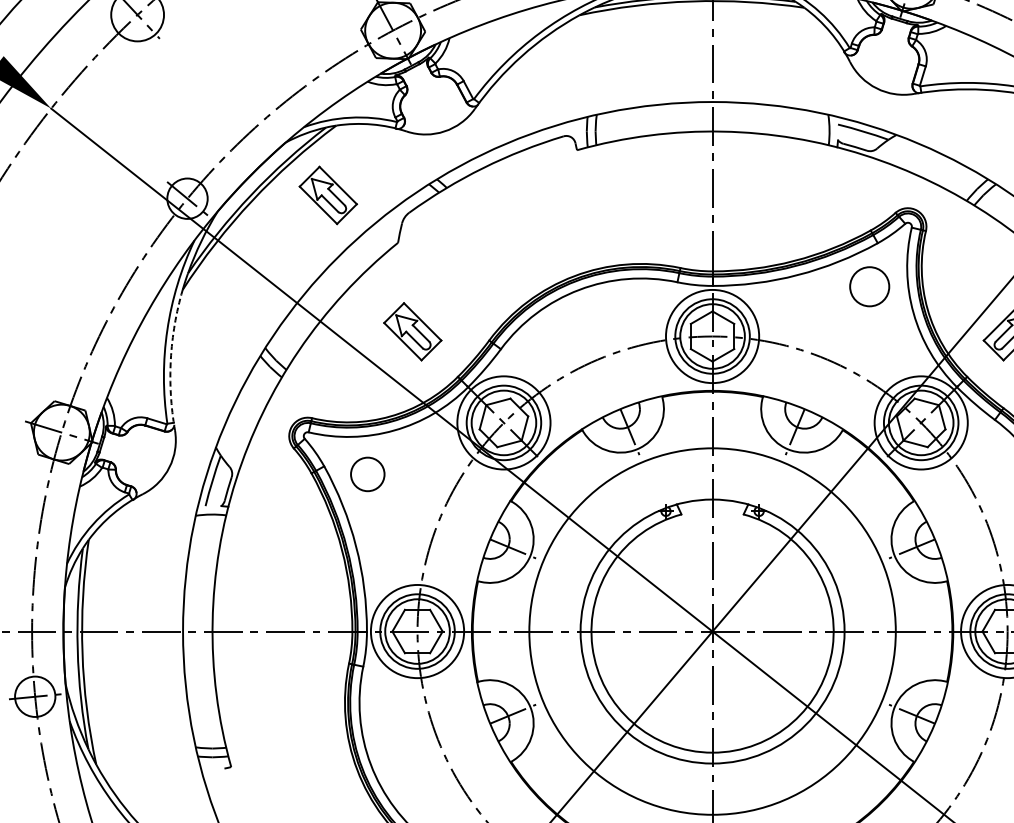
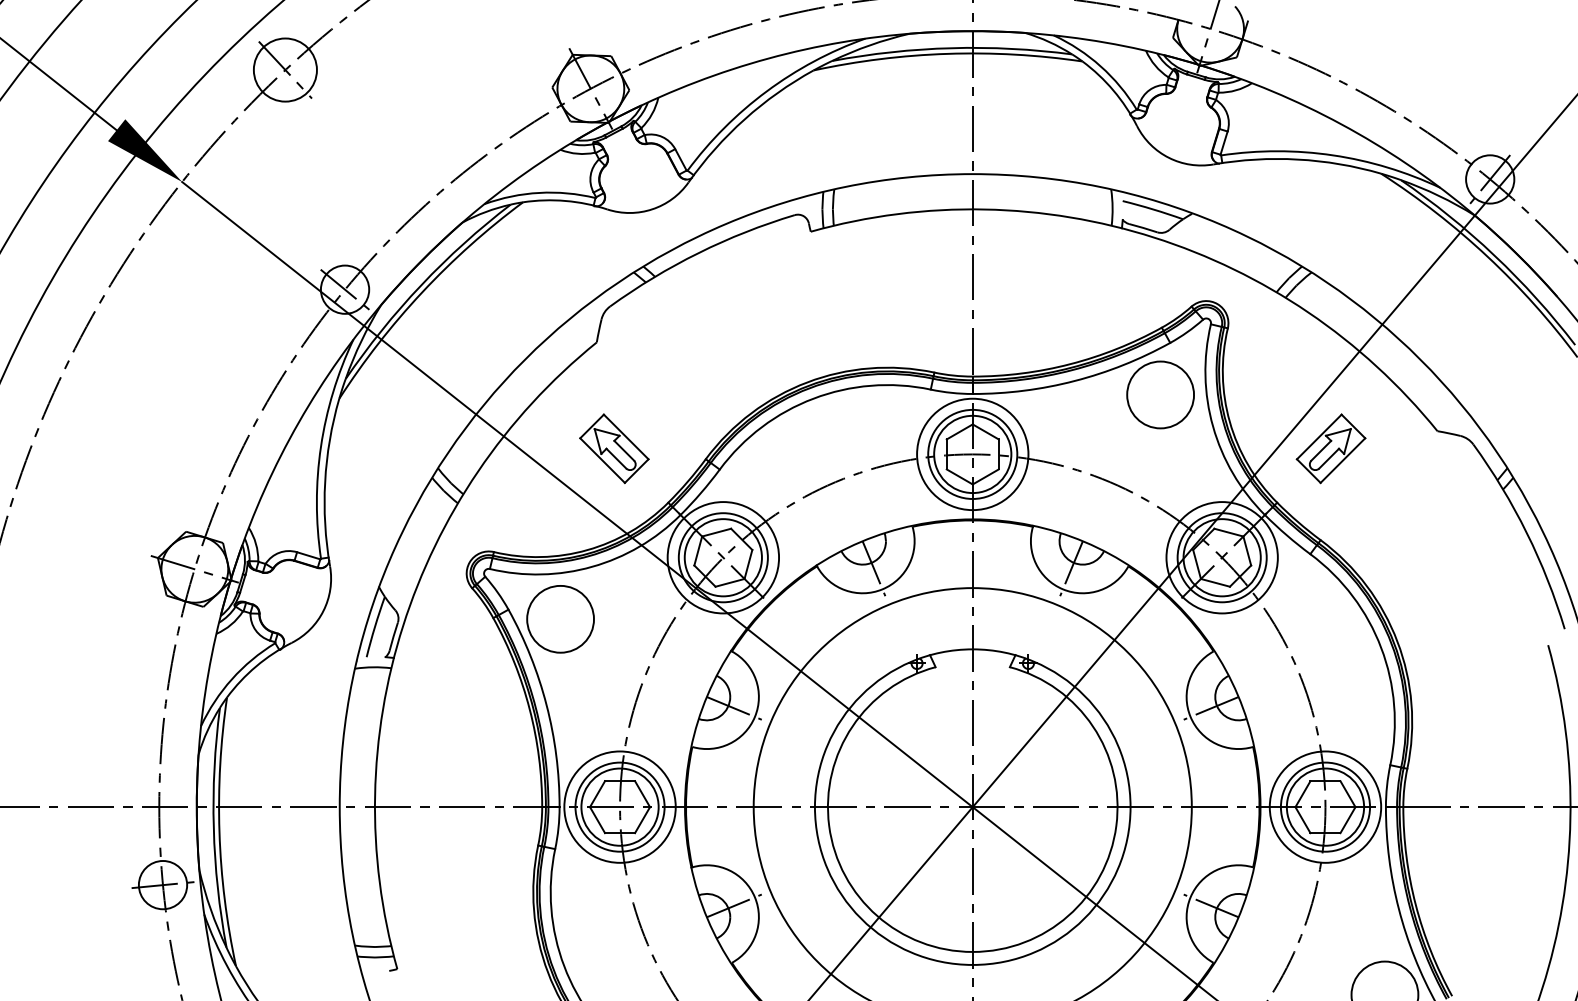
part: (328, 195) -> (513, 285), removed
circle: (869, 286) -> (1160, 394), size x1.43
arc: (171, 359) -> (325, 482), dashed -> solid
circle: (367, 473) -> (560, 618), size x1.67

